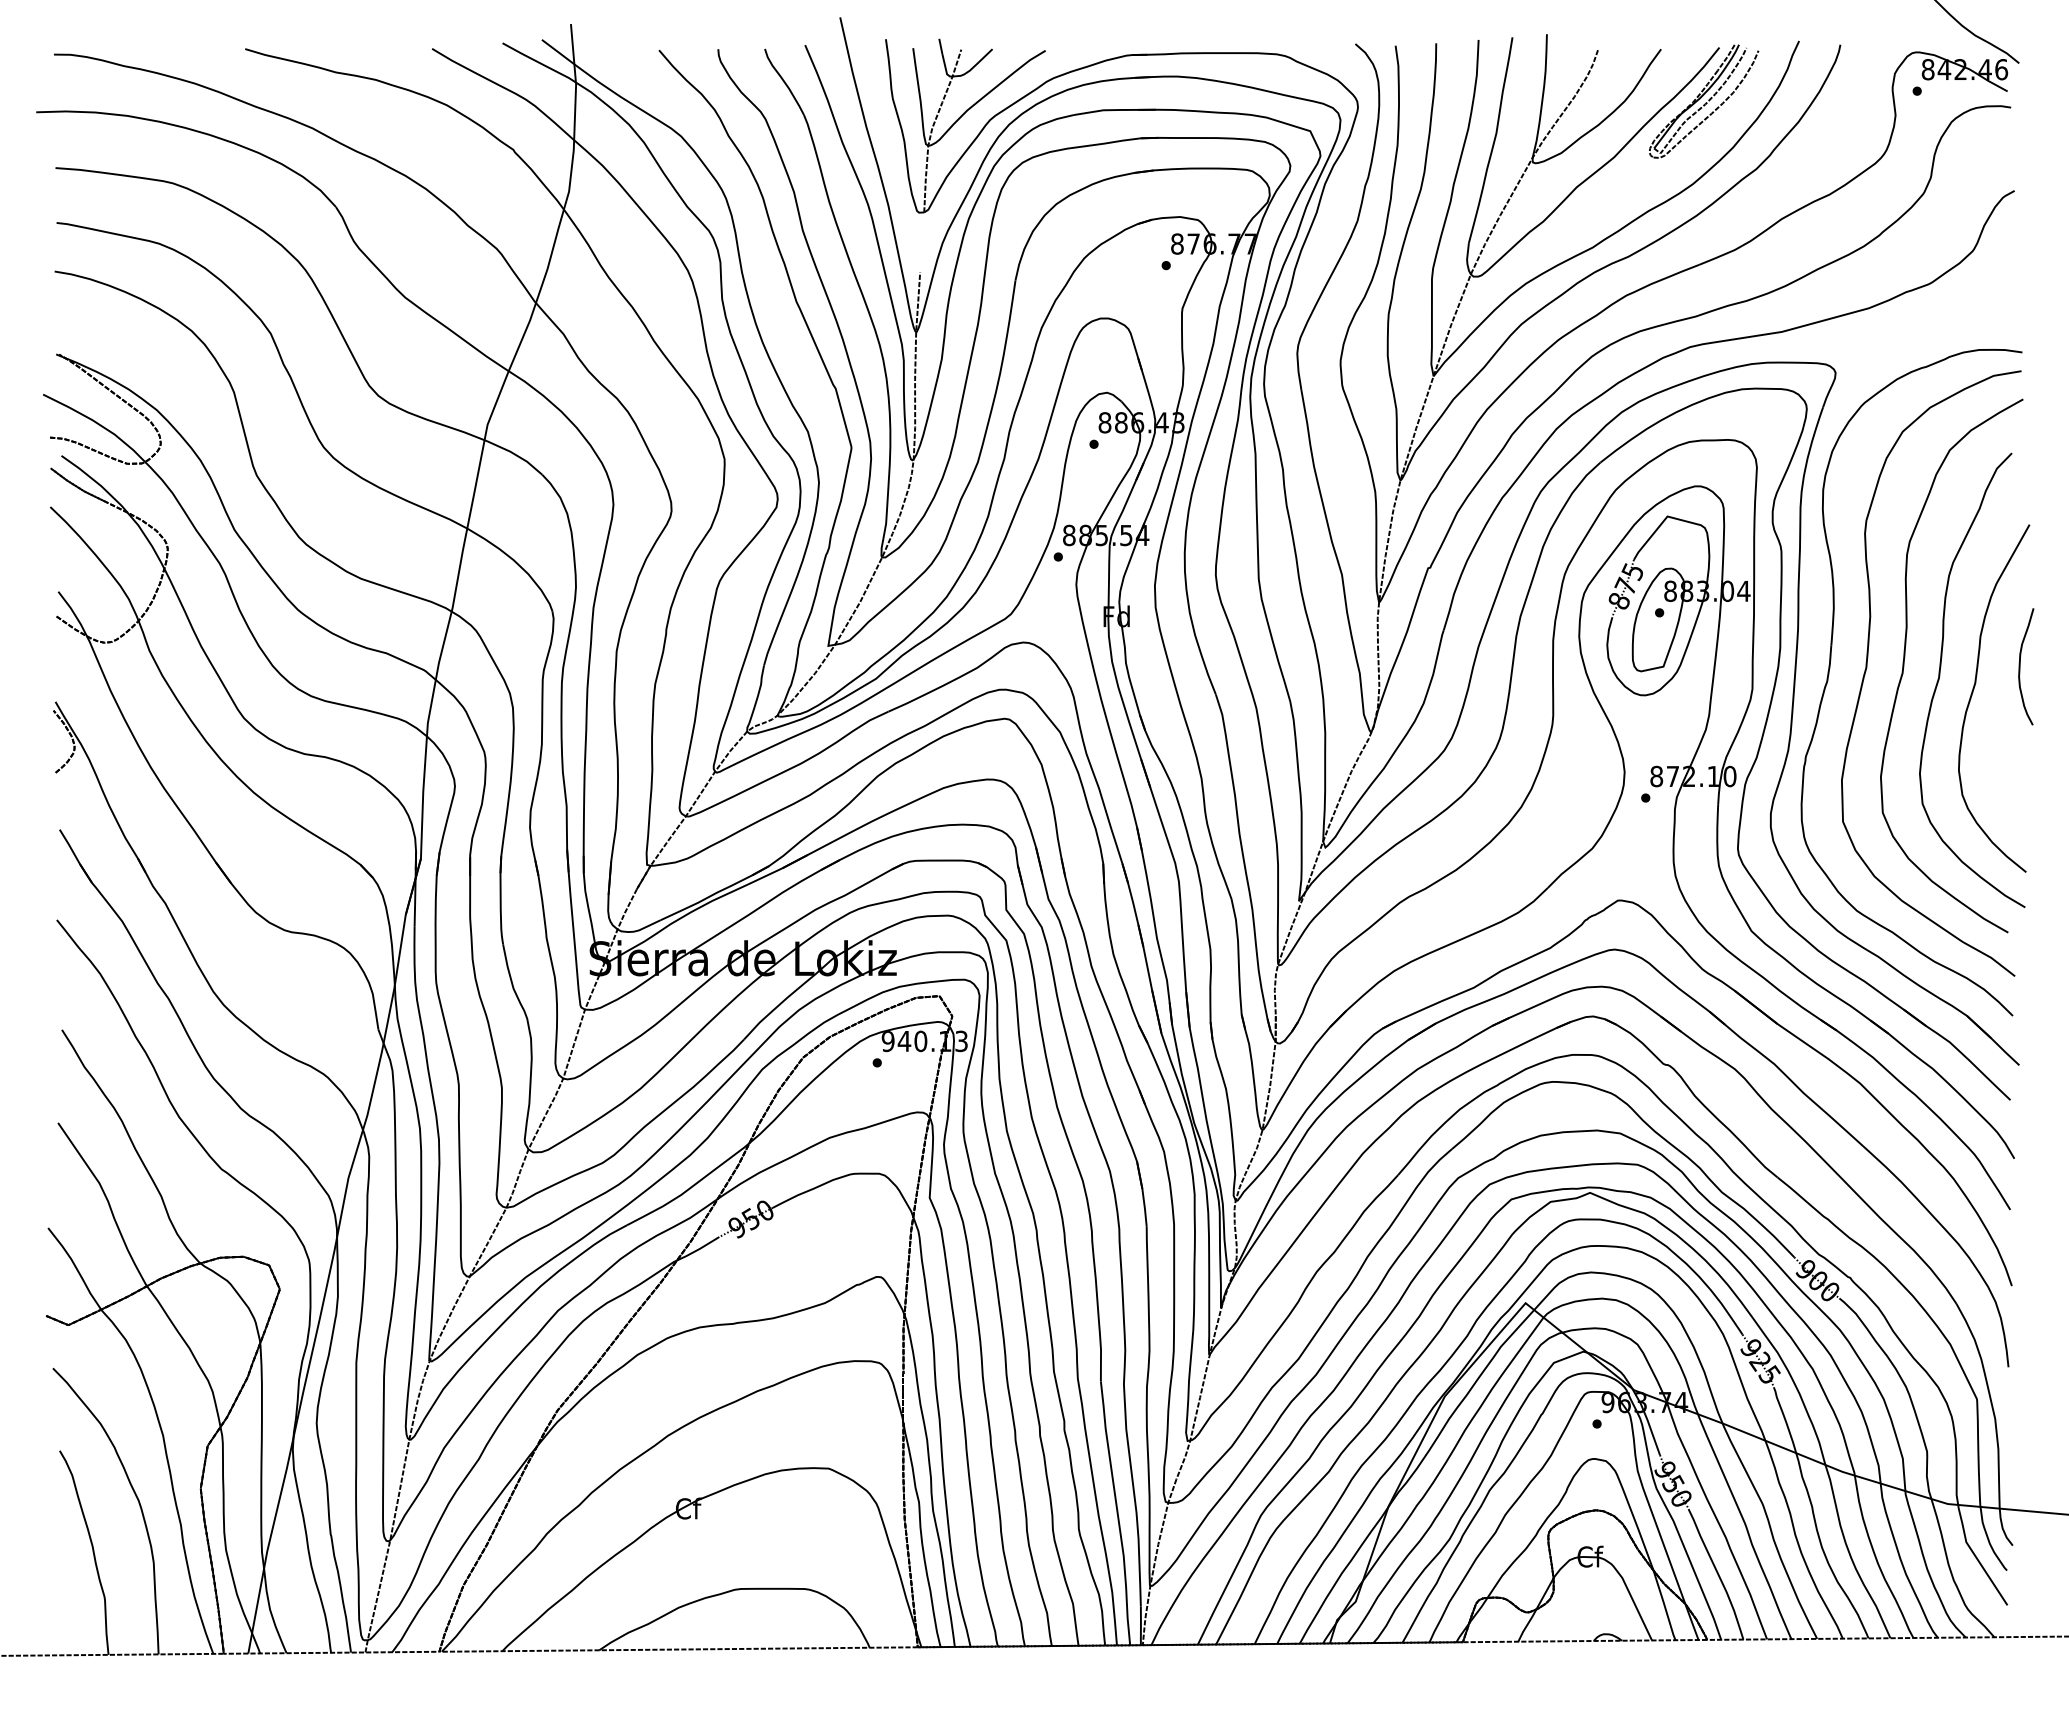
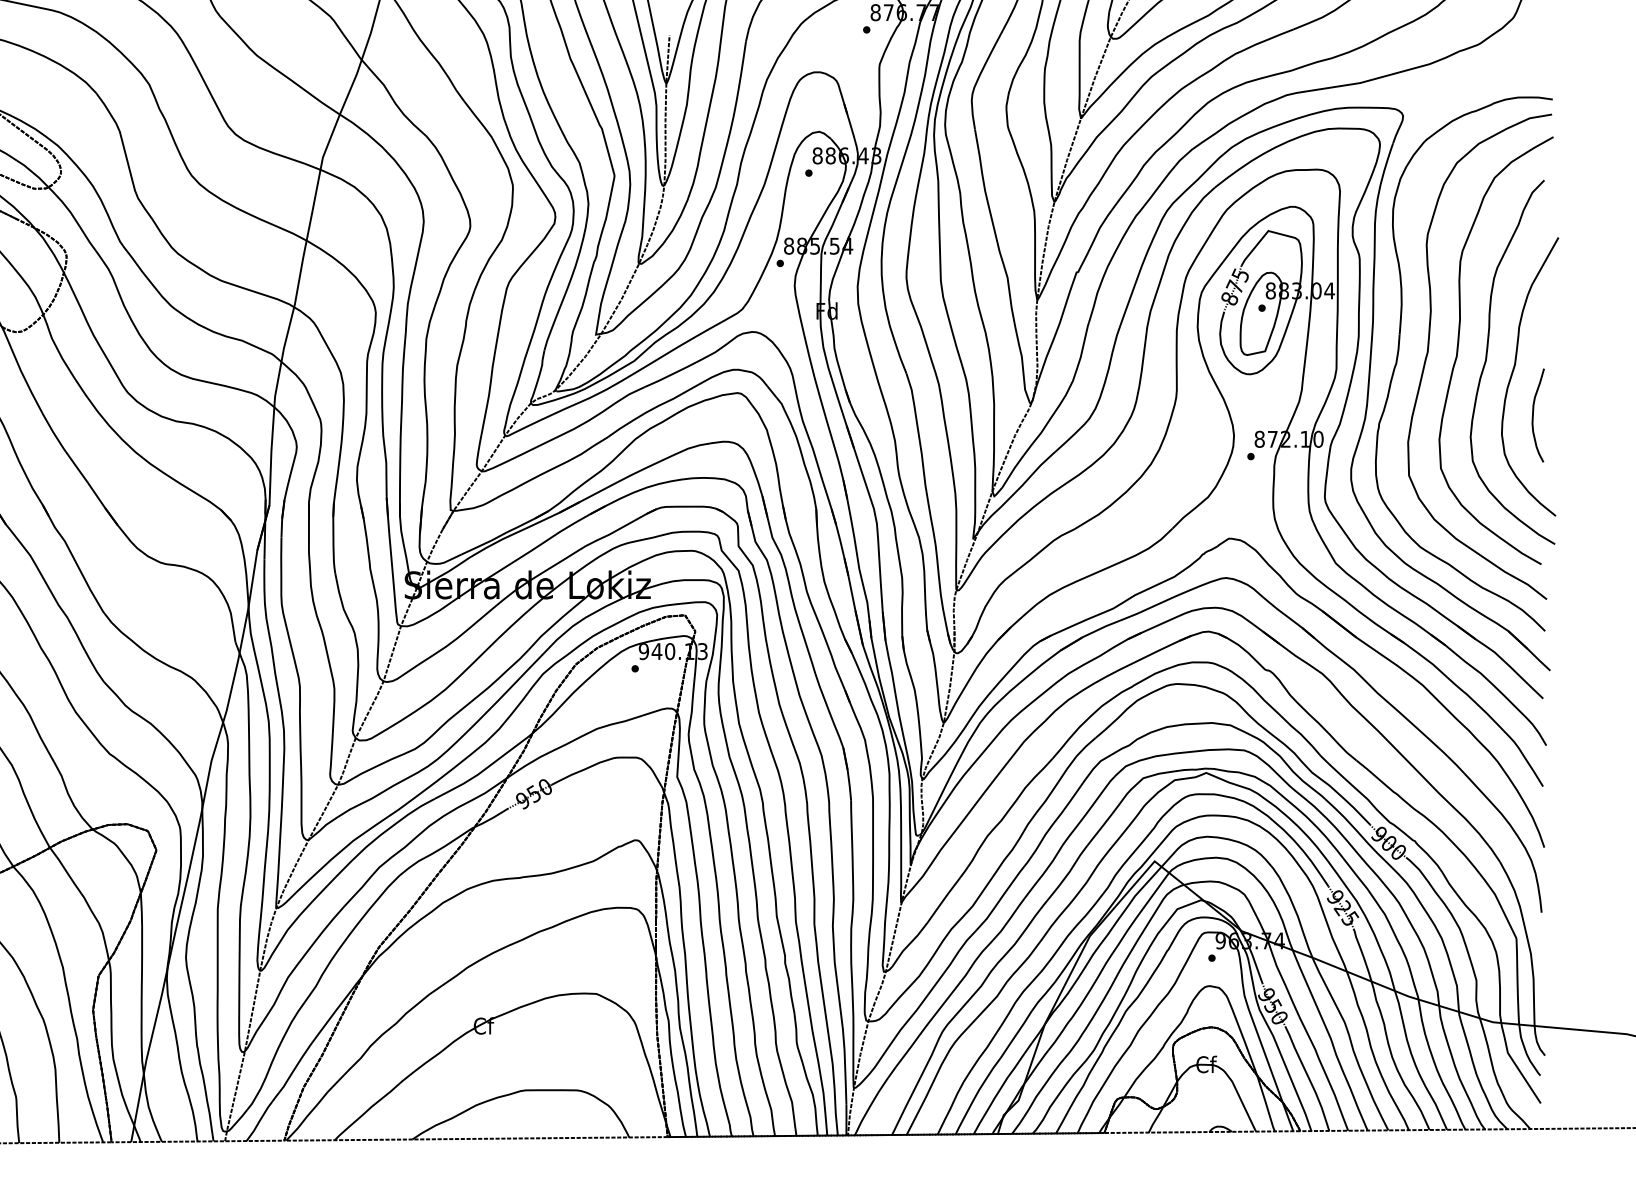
curve: (2020, 666) -> (1533, 415), moved

